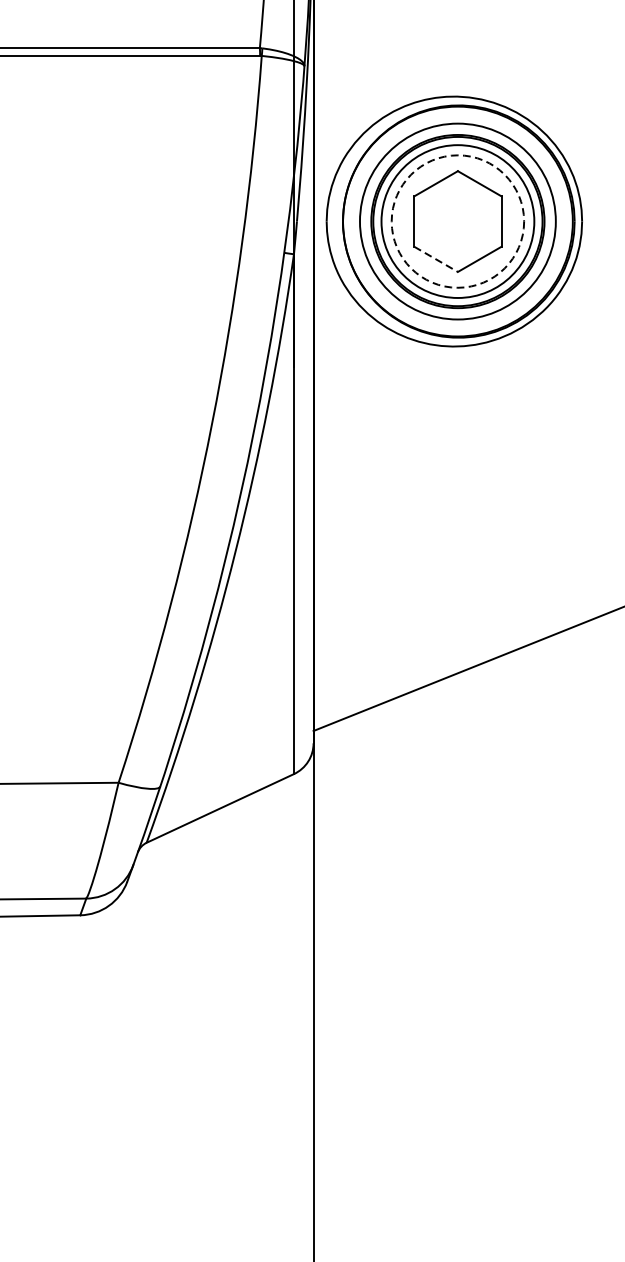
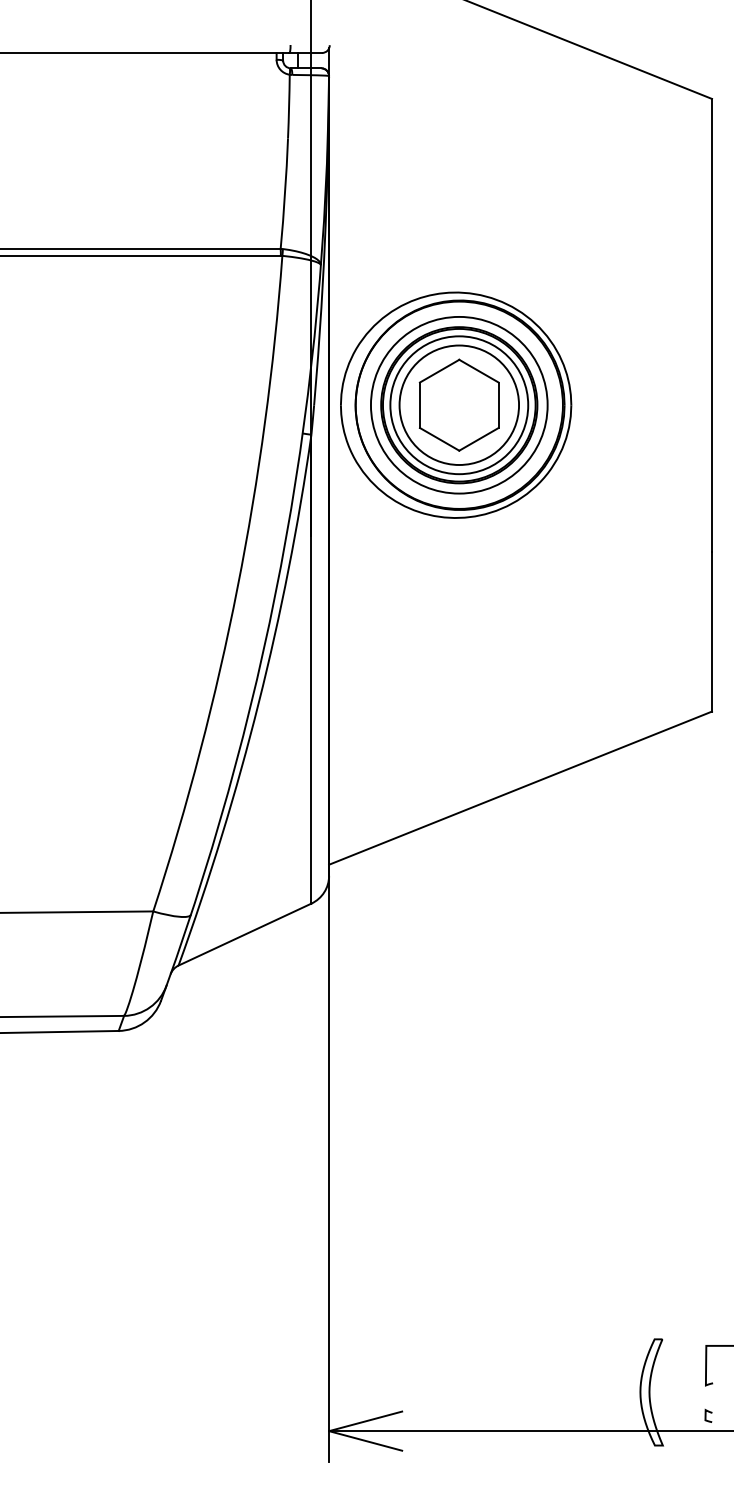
circle: (458, 221) -> (459, 405), dashed -> solid
line: (435, 259) -> (439, 439), dashed -> solid

